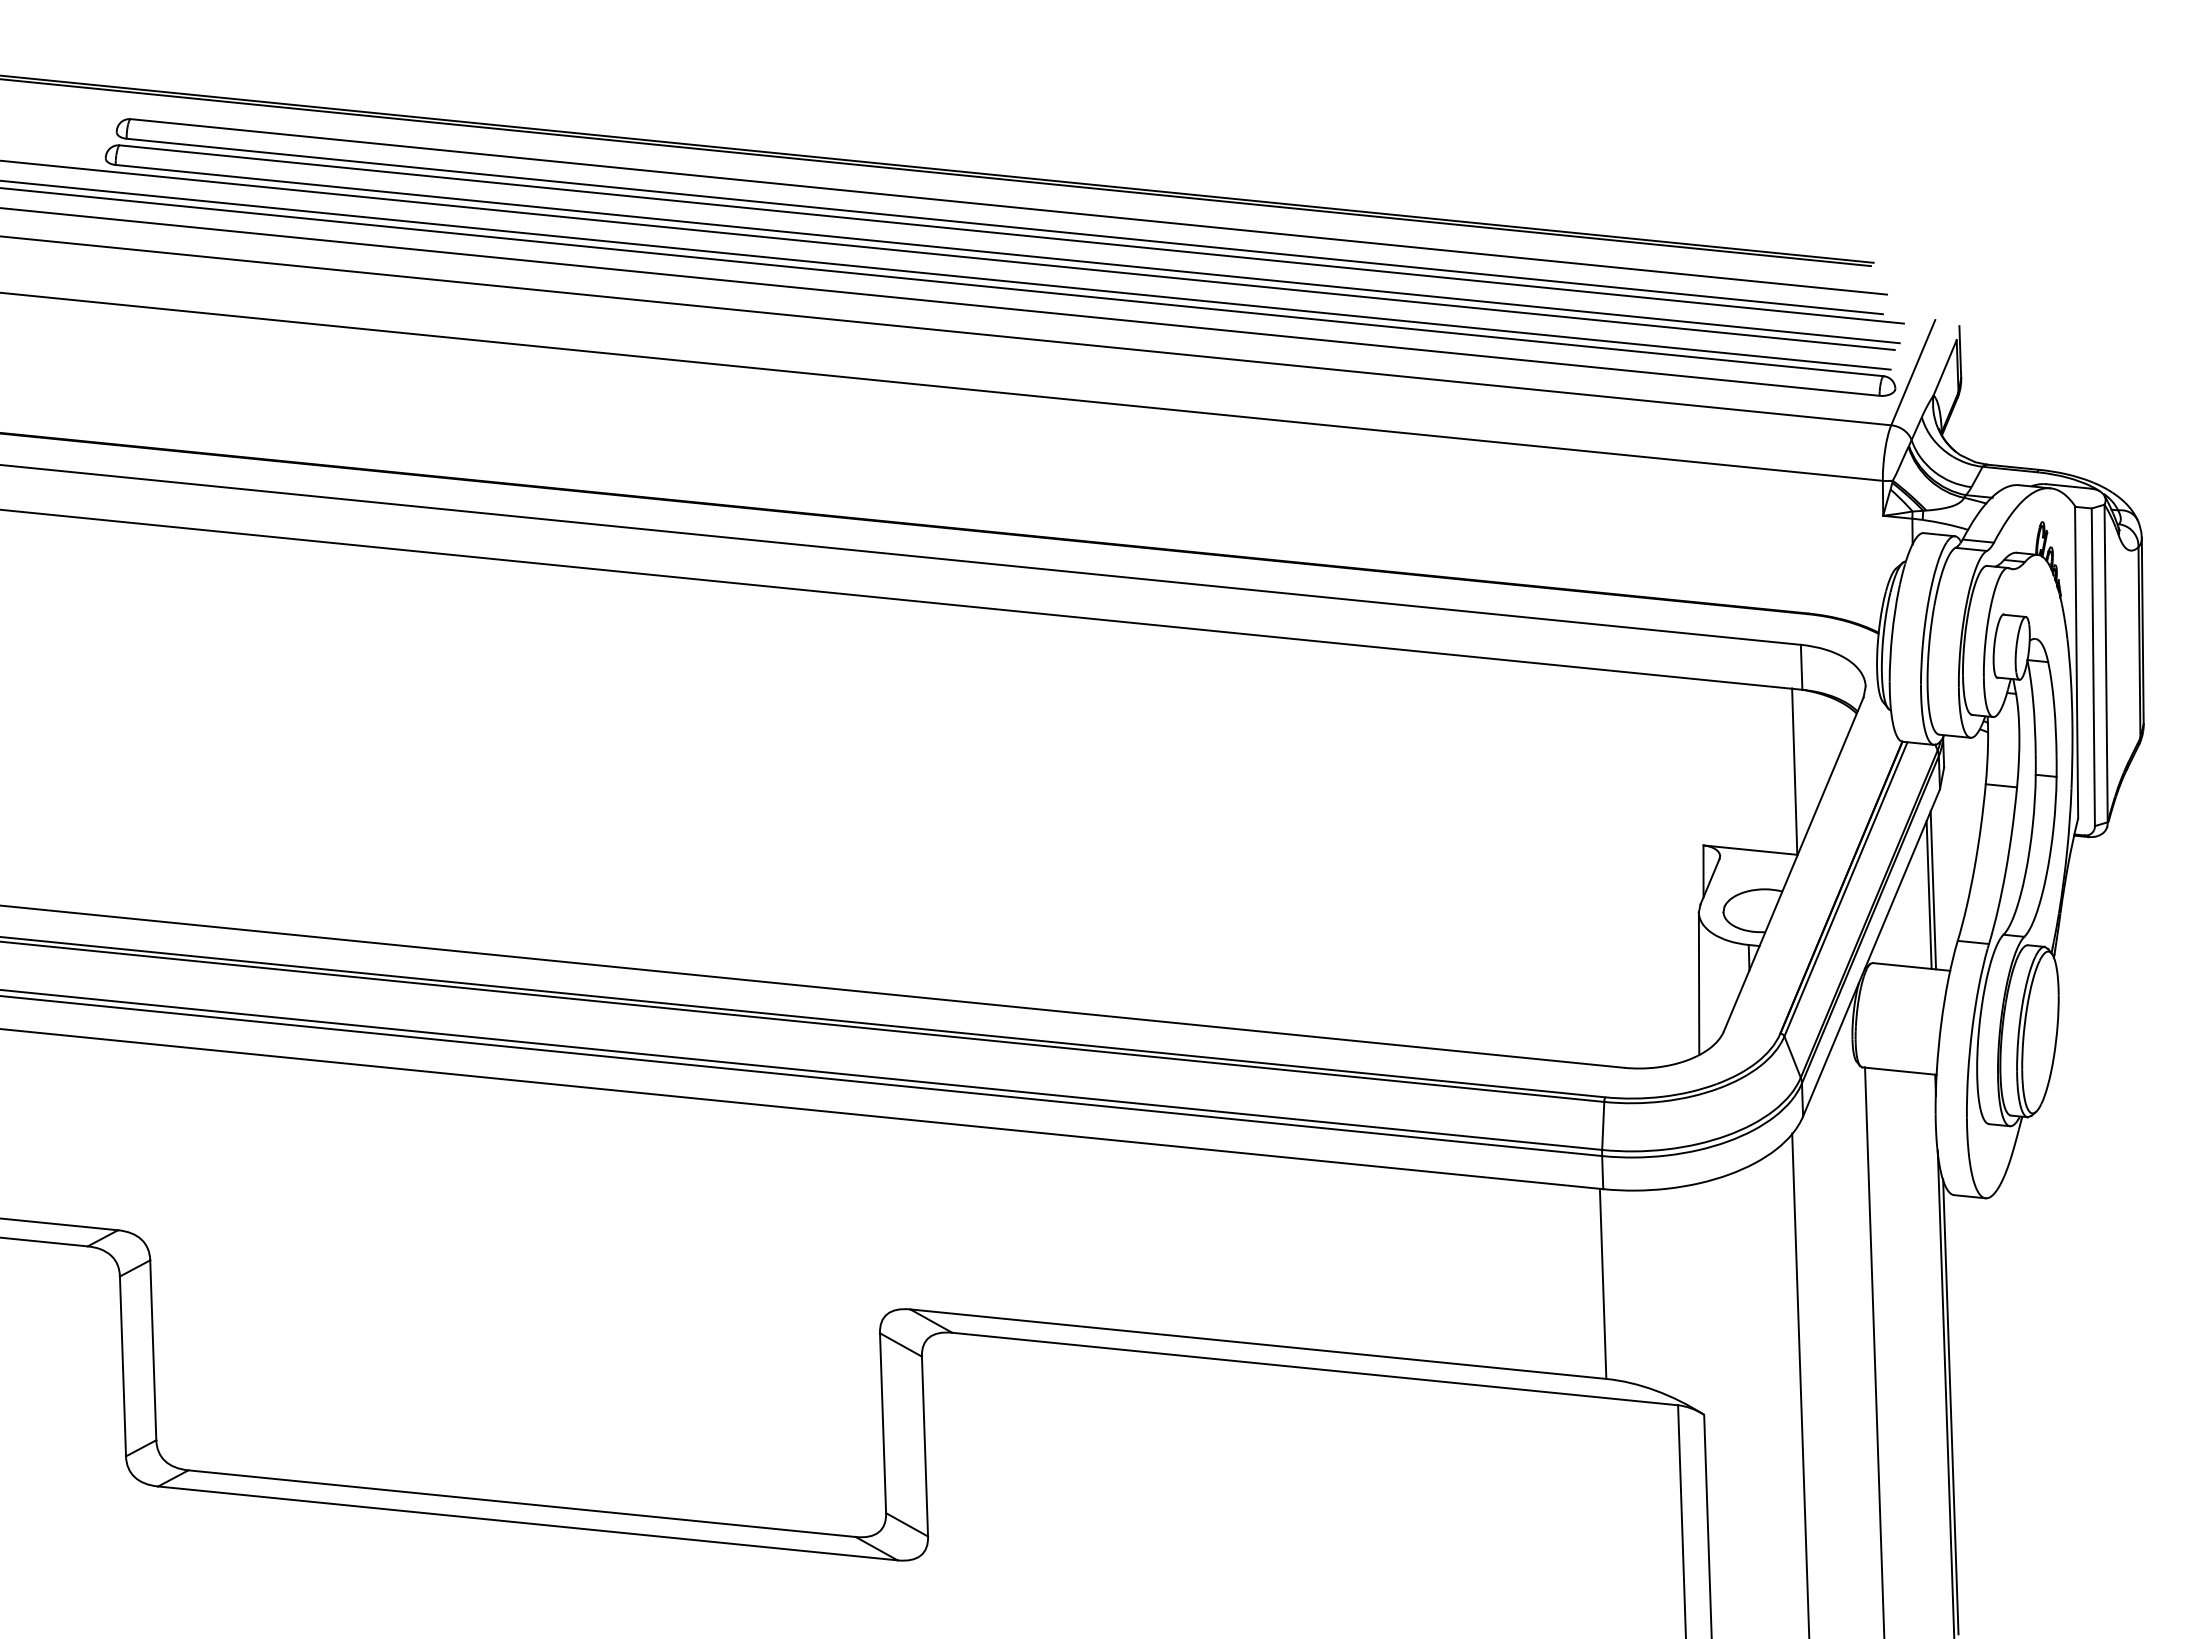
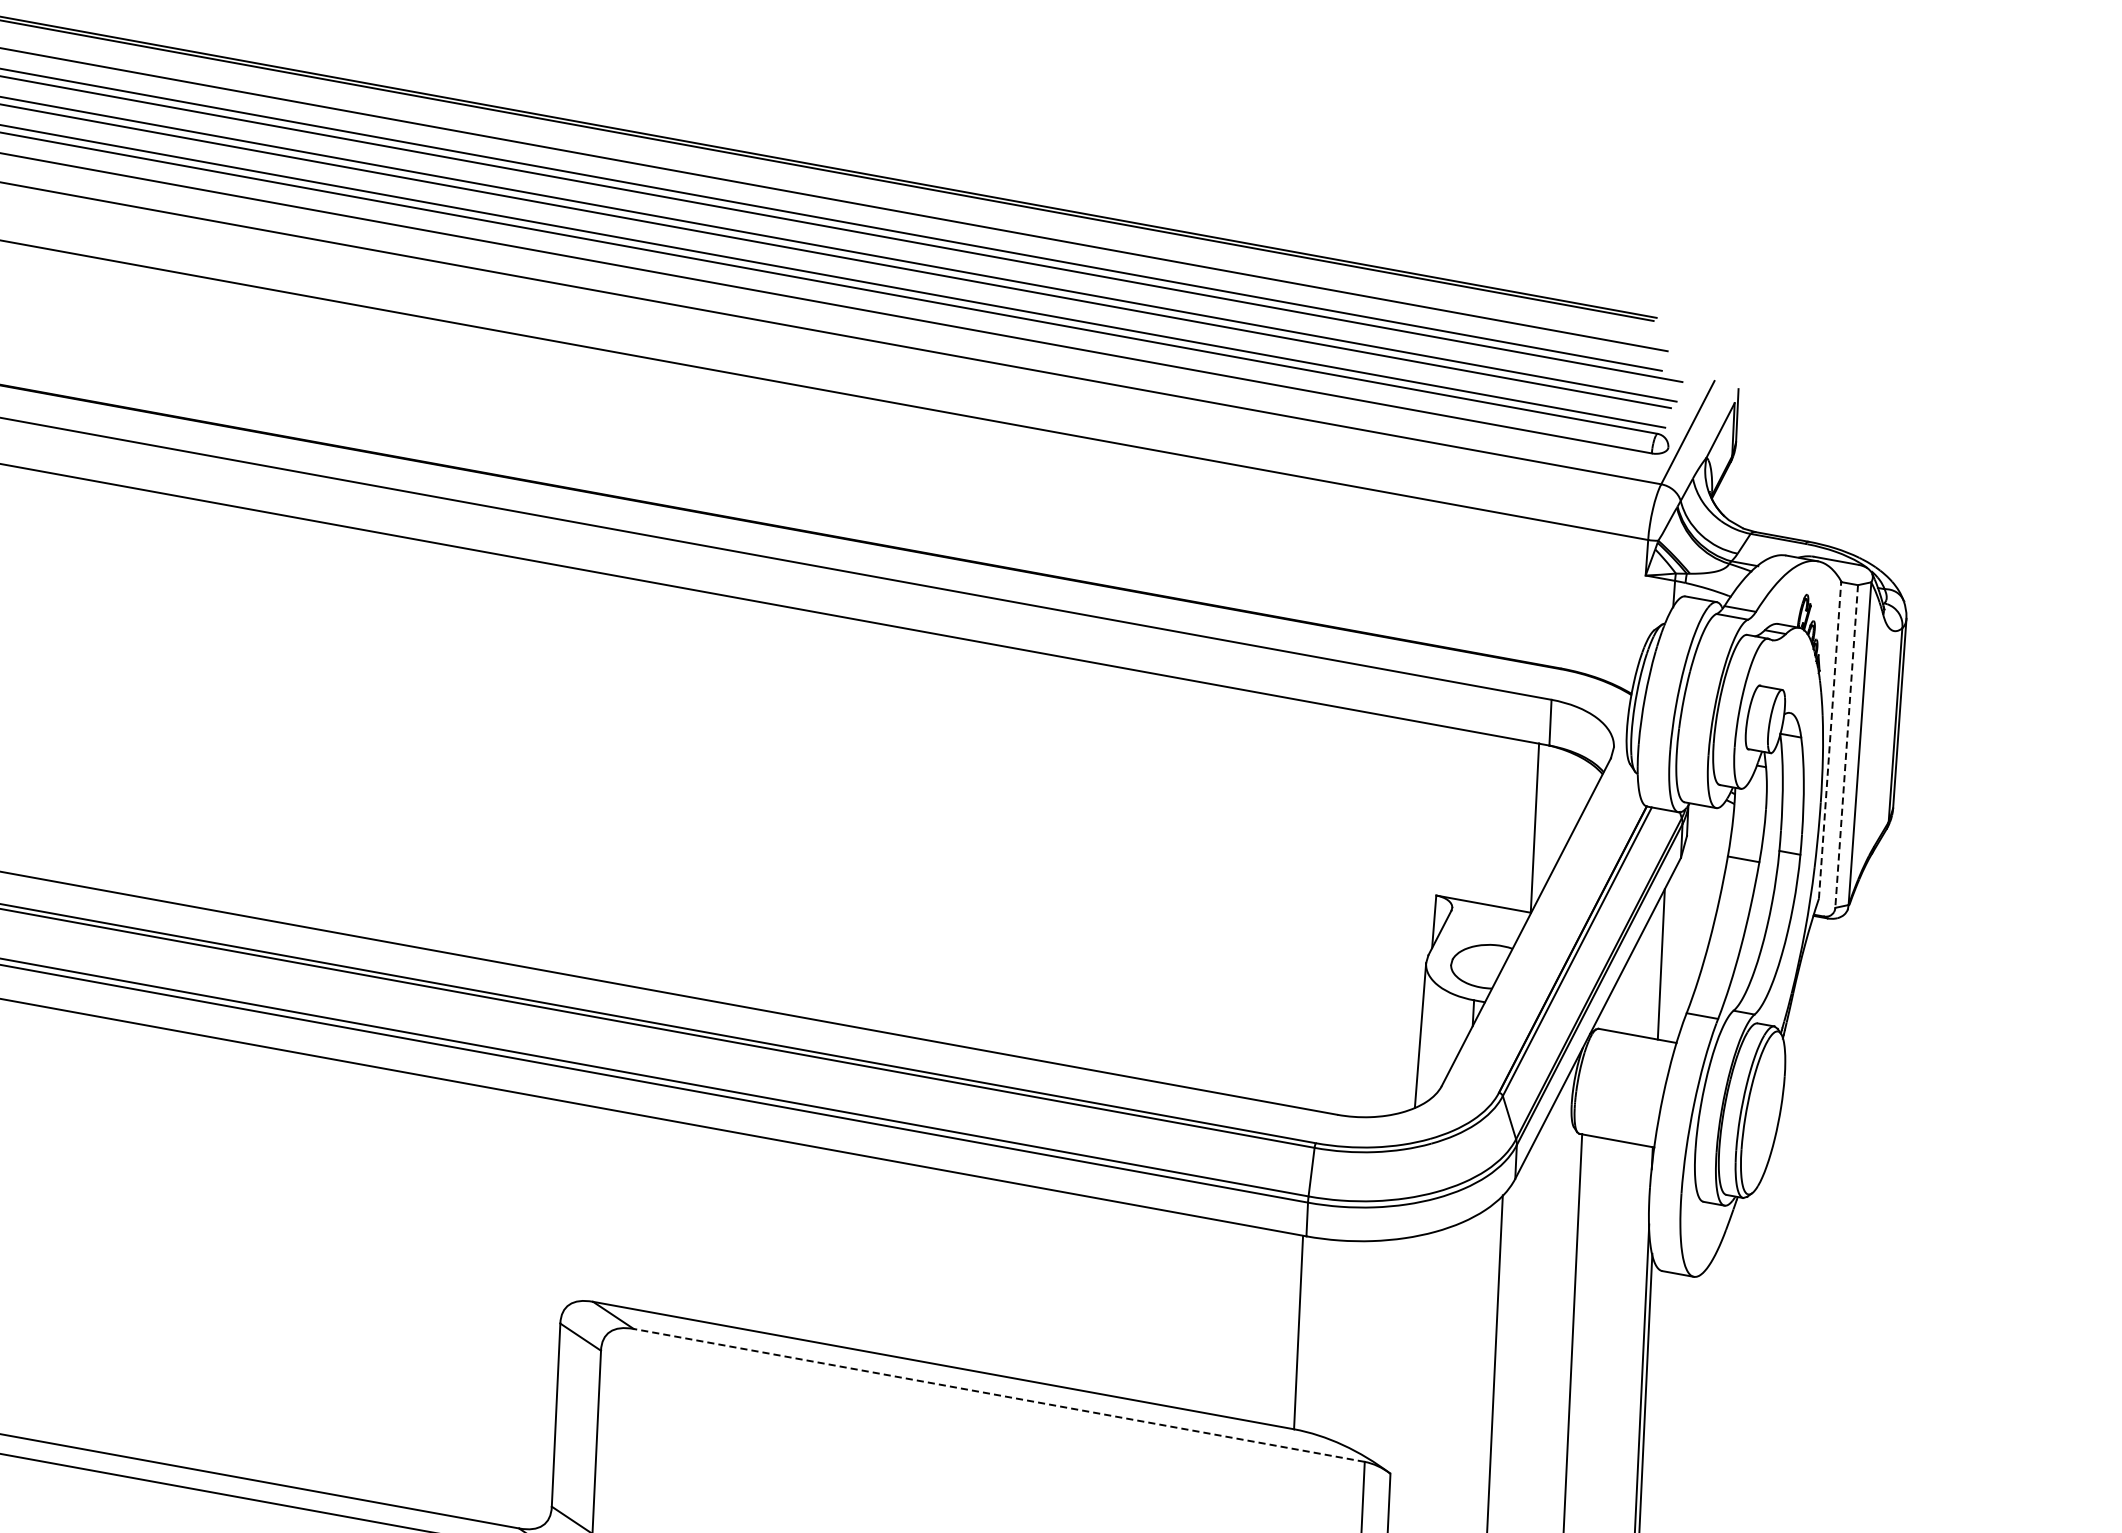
line: (2076, 662) -> (1829, 740), solid -> dashed
line: (2093, 667) -> (1846, 746), solid -> dashed
line: (1933, 890) -> (1666, 960), removed
line: (1315, 1369) -> (999, 1395), solid -> dashed

